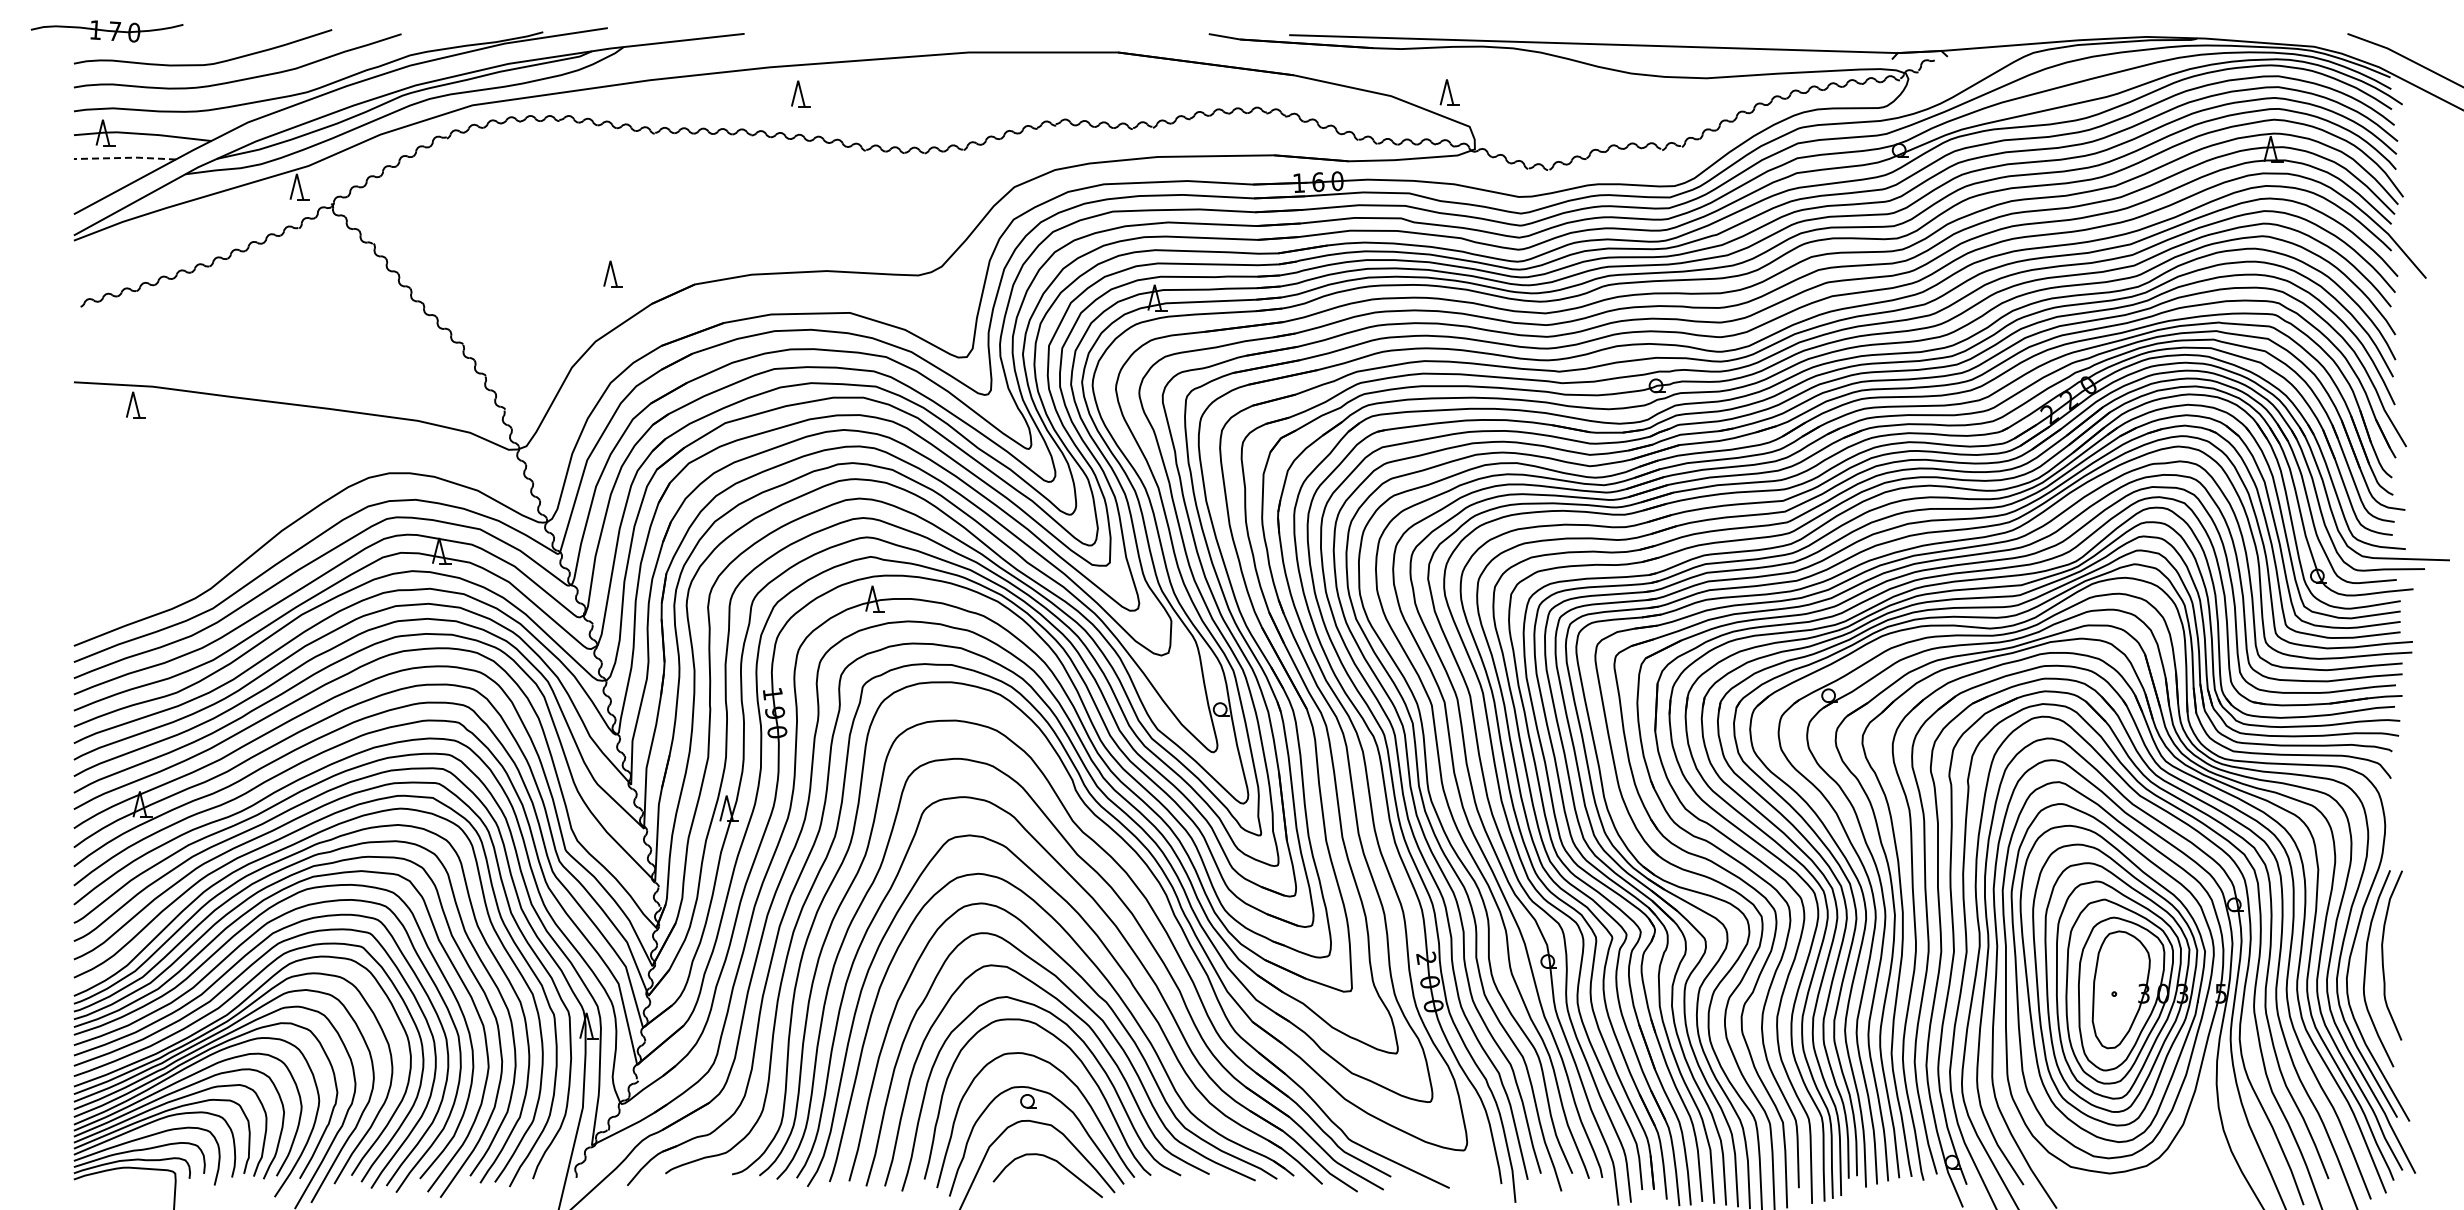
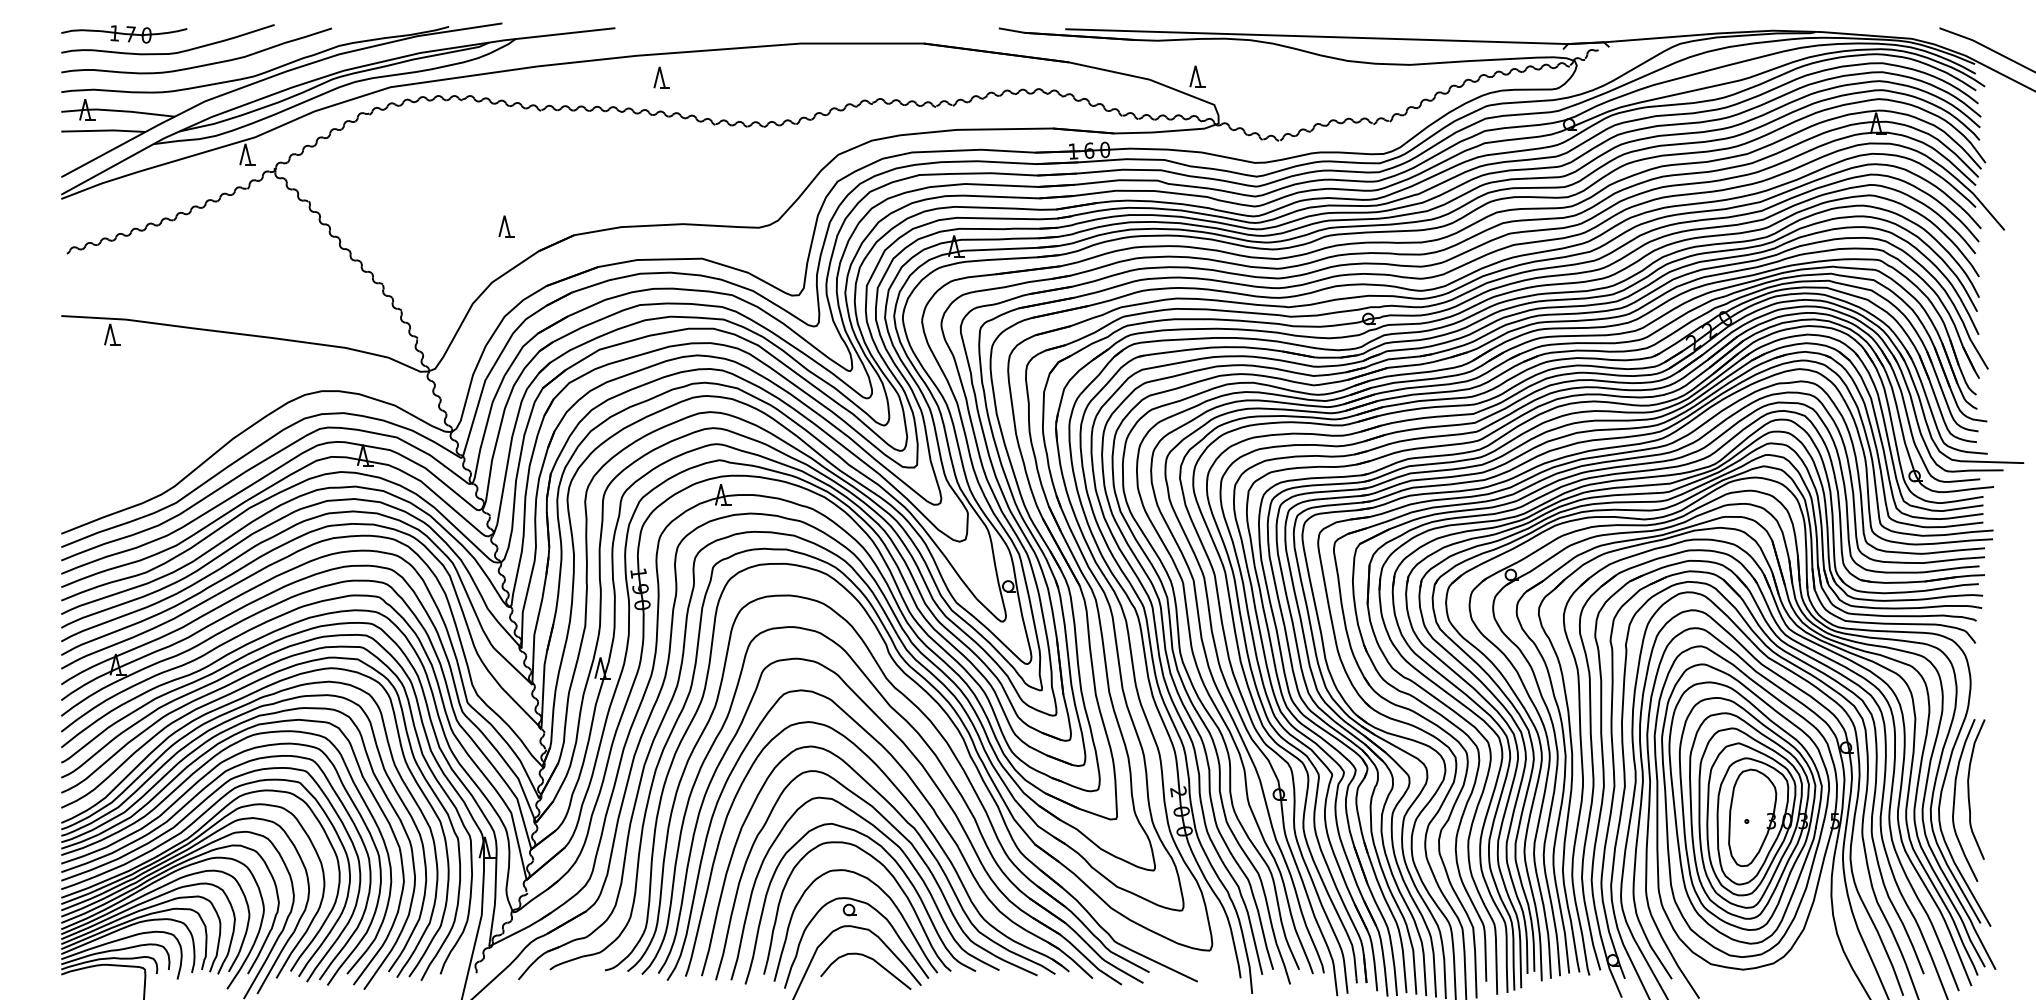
part: (106, 31) -> (123, 34), moved
line: (125, 157) -> (103, 130), dashed -> solid

